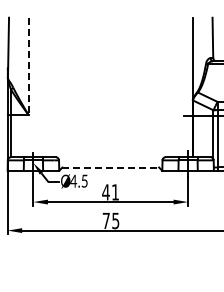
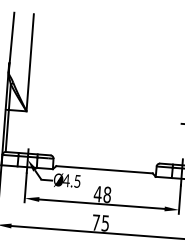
line: (28, 66) -> (30, 62), dashed -> solid
line: (111, 167) -> (105, 169), dashed -> solid
text: (115, 192) -> (107, 195), 41 -> 48

